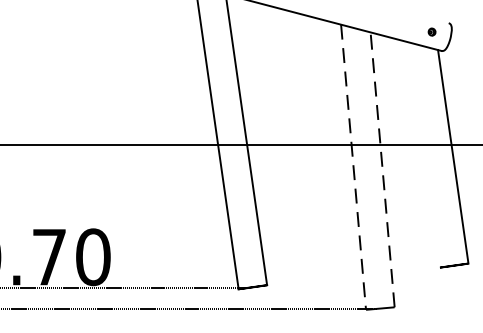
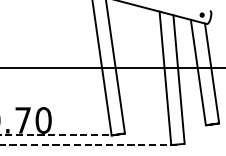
line: (422, 154) -> (197, 72), added
line: (353, 167) -> (165, 78), dashed -> solid
line: (383, 169) -> (179, 79), dashed -> solid

